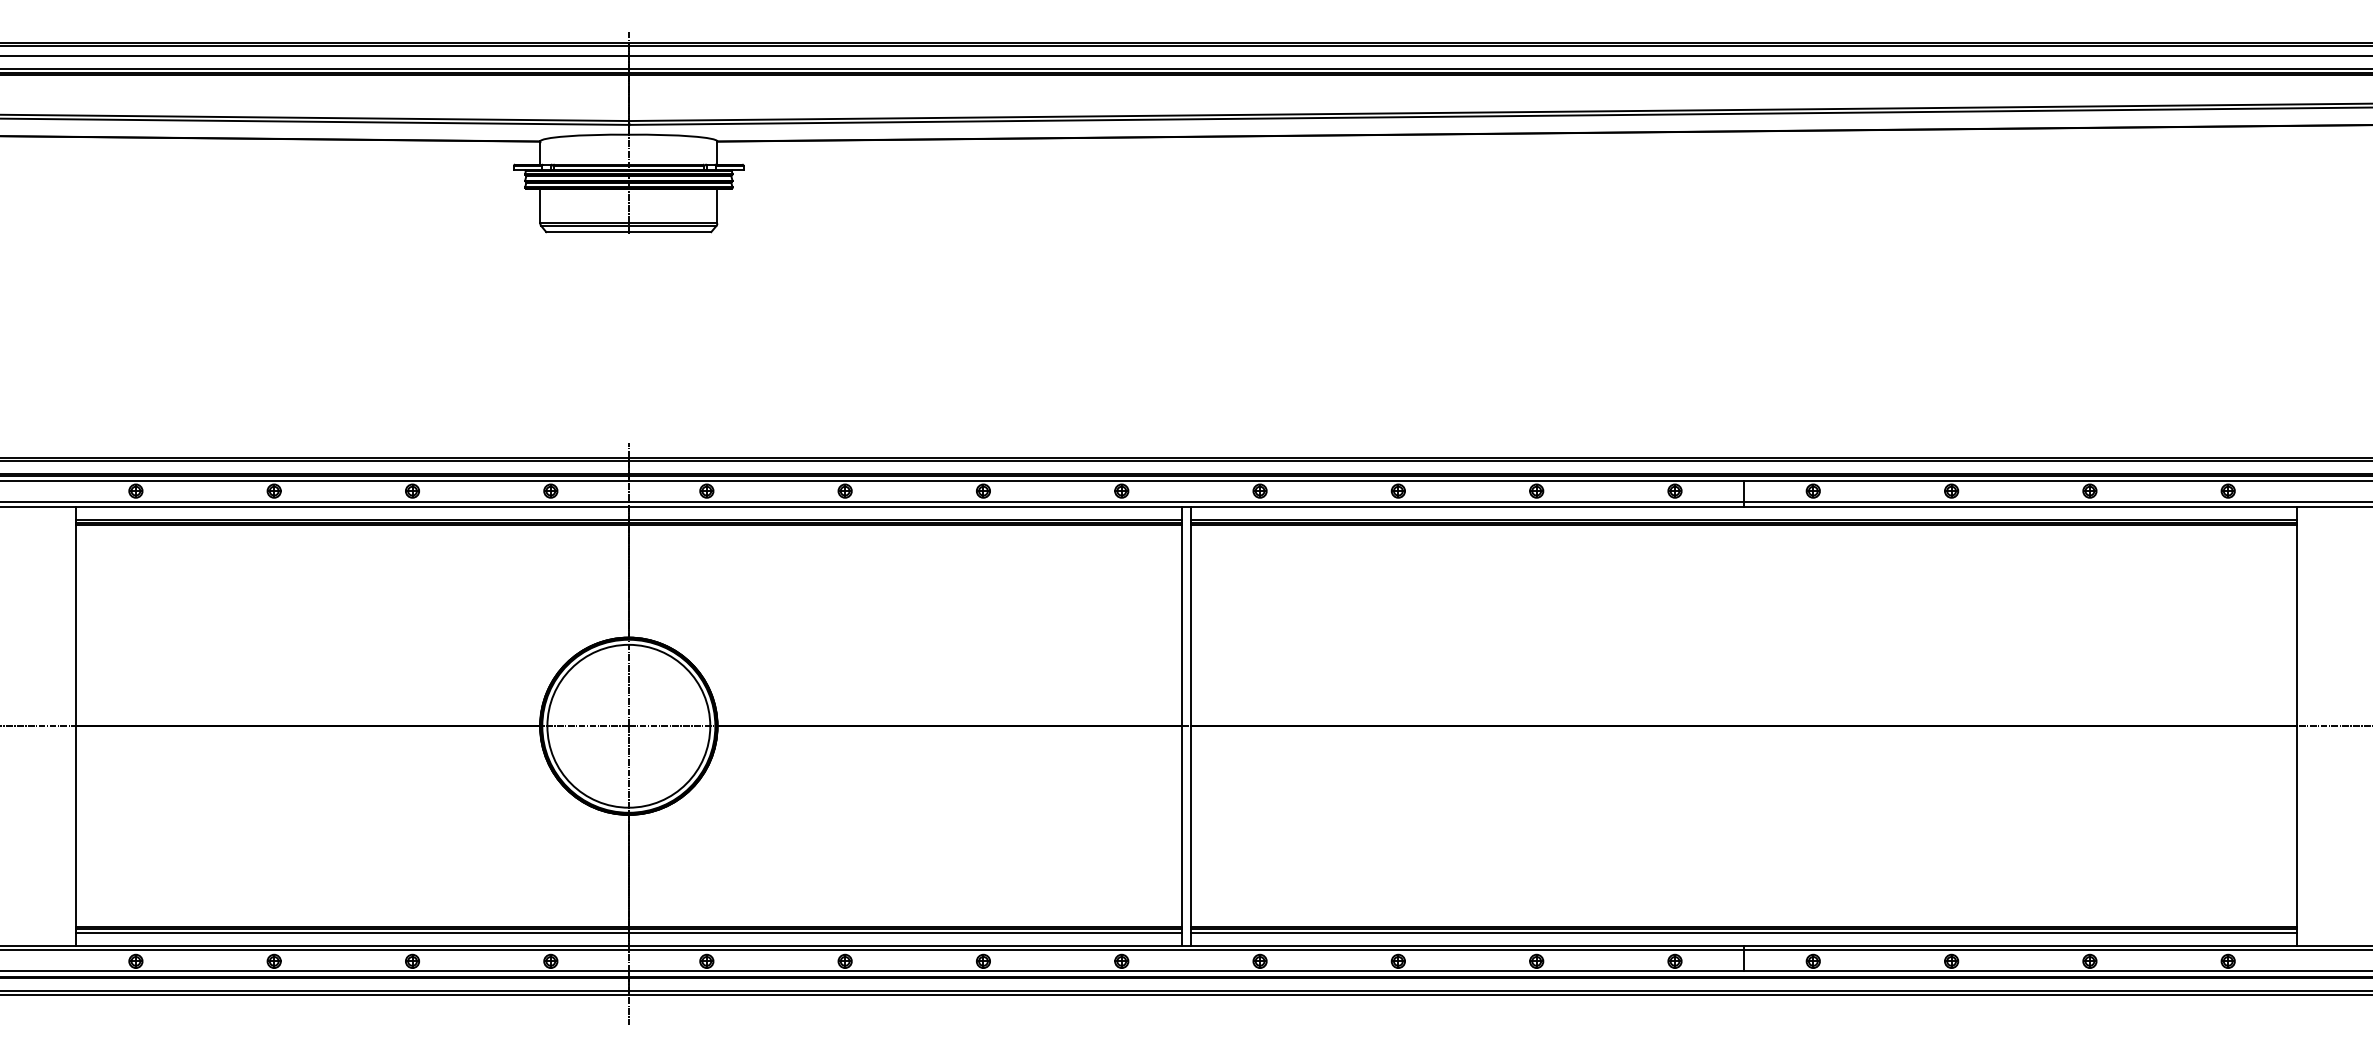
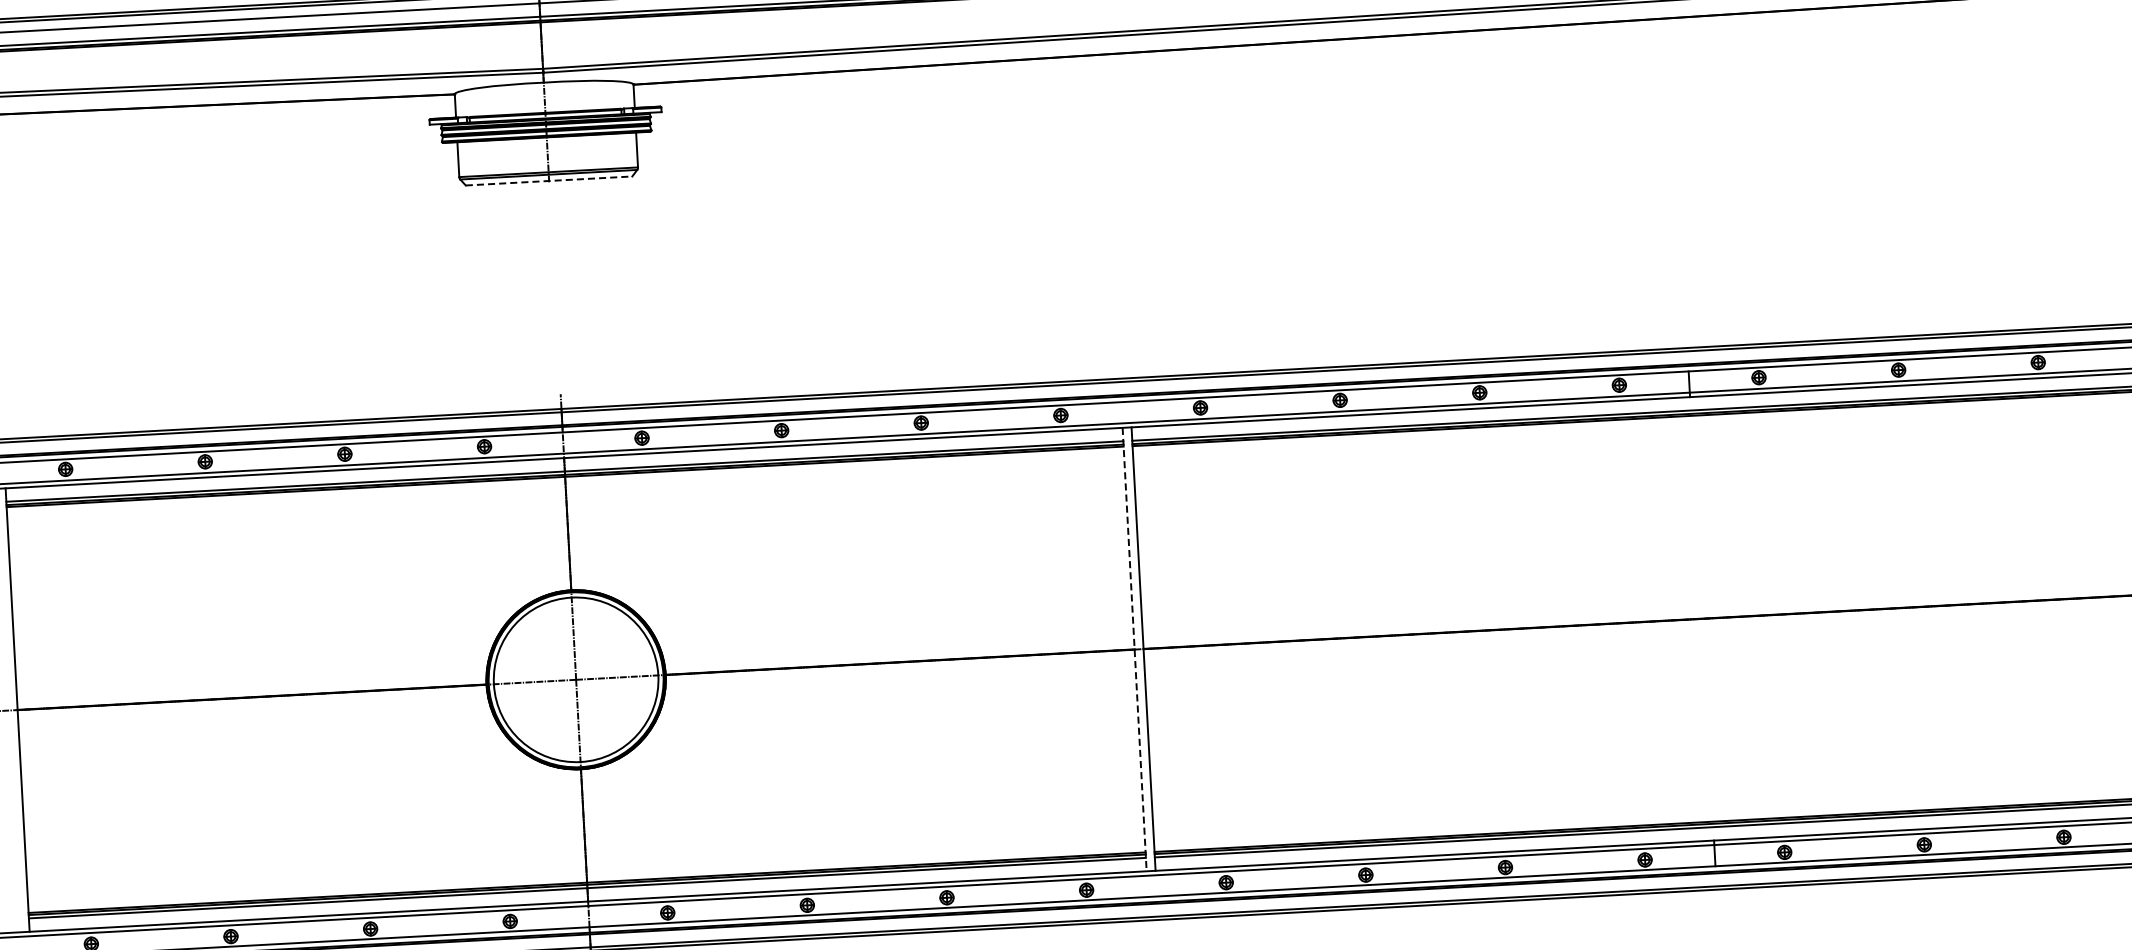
line: (629, 232) -> (549, 181), solid -> dashed
line: (1182, 726) -> (1135, 649), solid -> dashed

